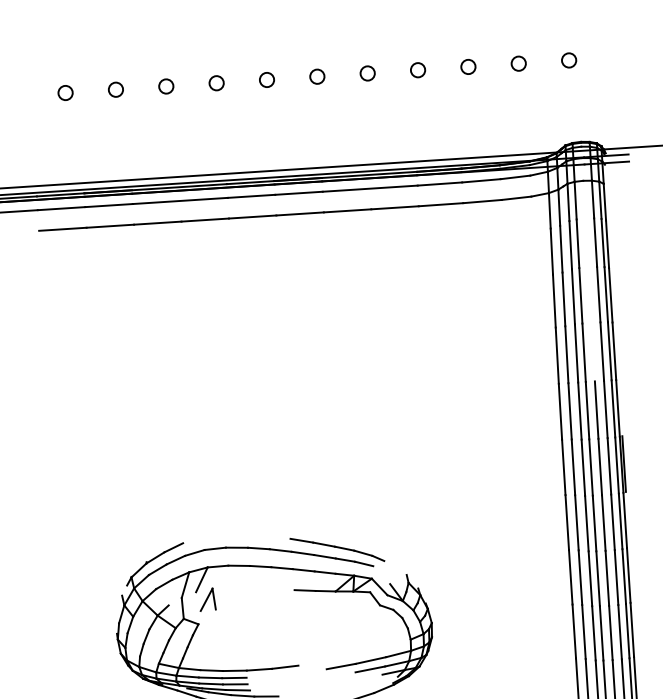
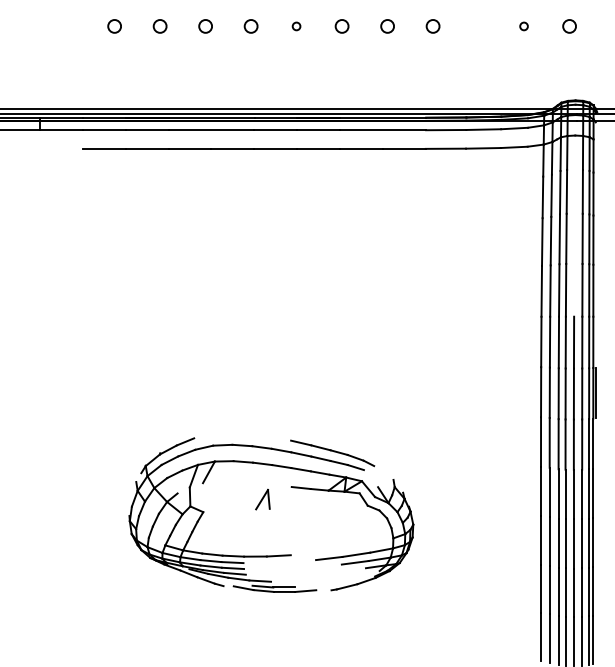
circle: (518, 63) -> (523, 26), size x0.6
circle: (468, 67) -> (478, 26), removed
circle: (266, 80) -> (296, 26), size x0.6
part: (207, 599) -> (262, 499), moved

